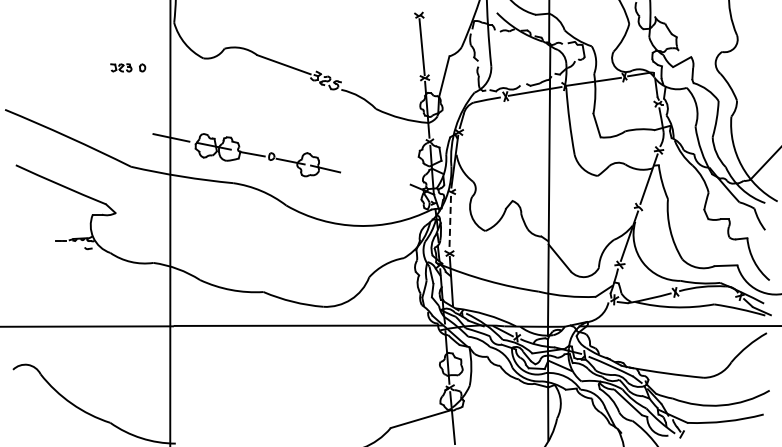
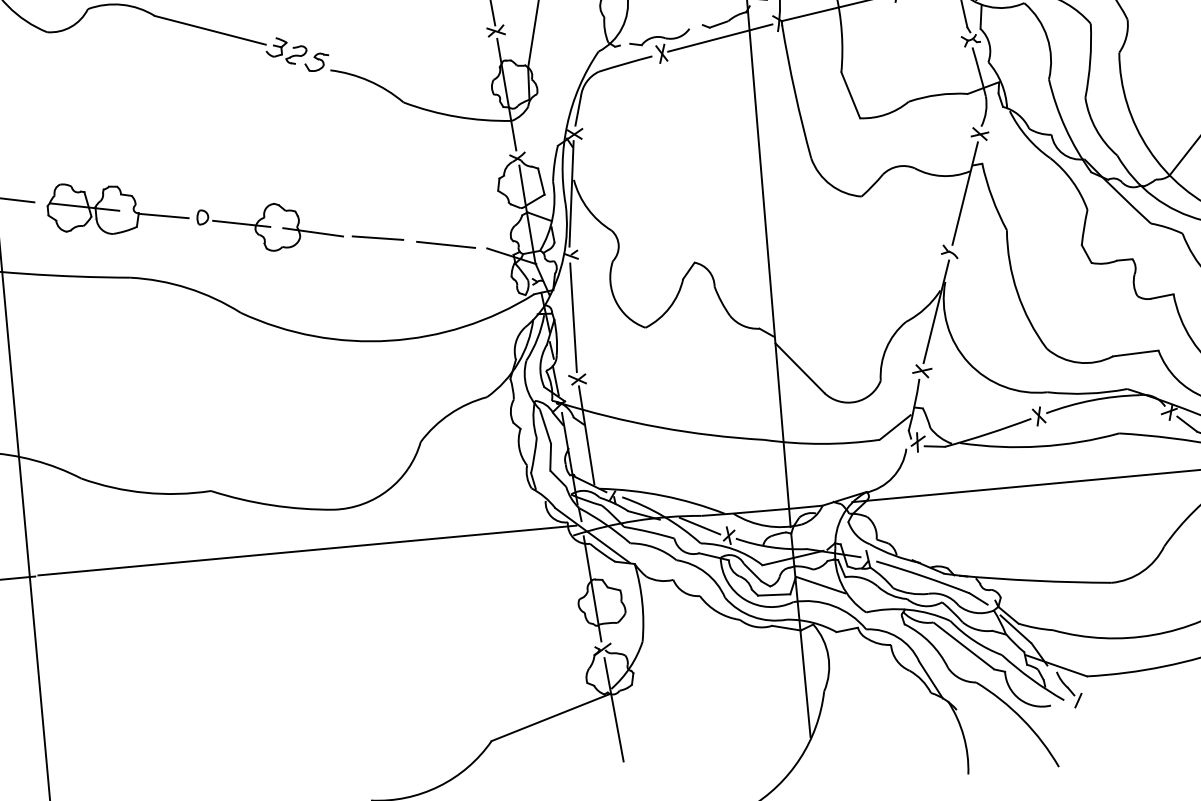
line: (356, 174) -> (376, 237), added
line: (390, 180) -> (445, 243), added
line: (450, 222) -> (574, 317), dashed -> solid

